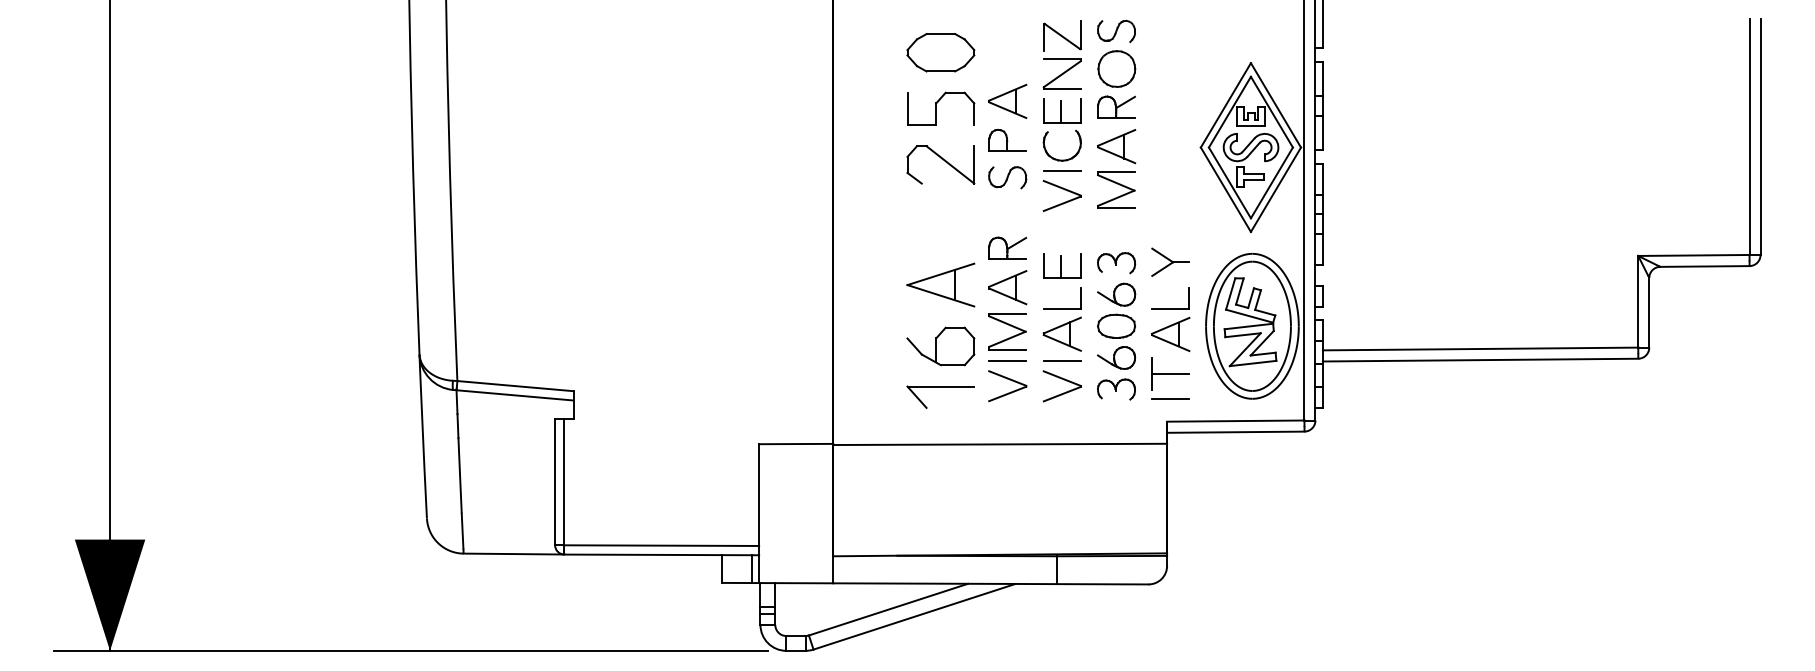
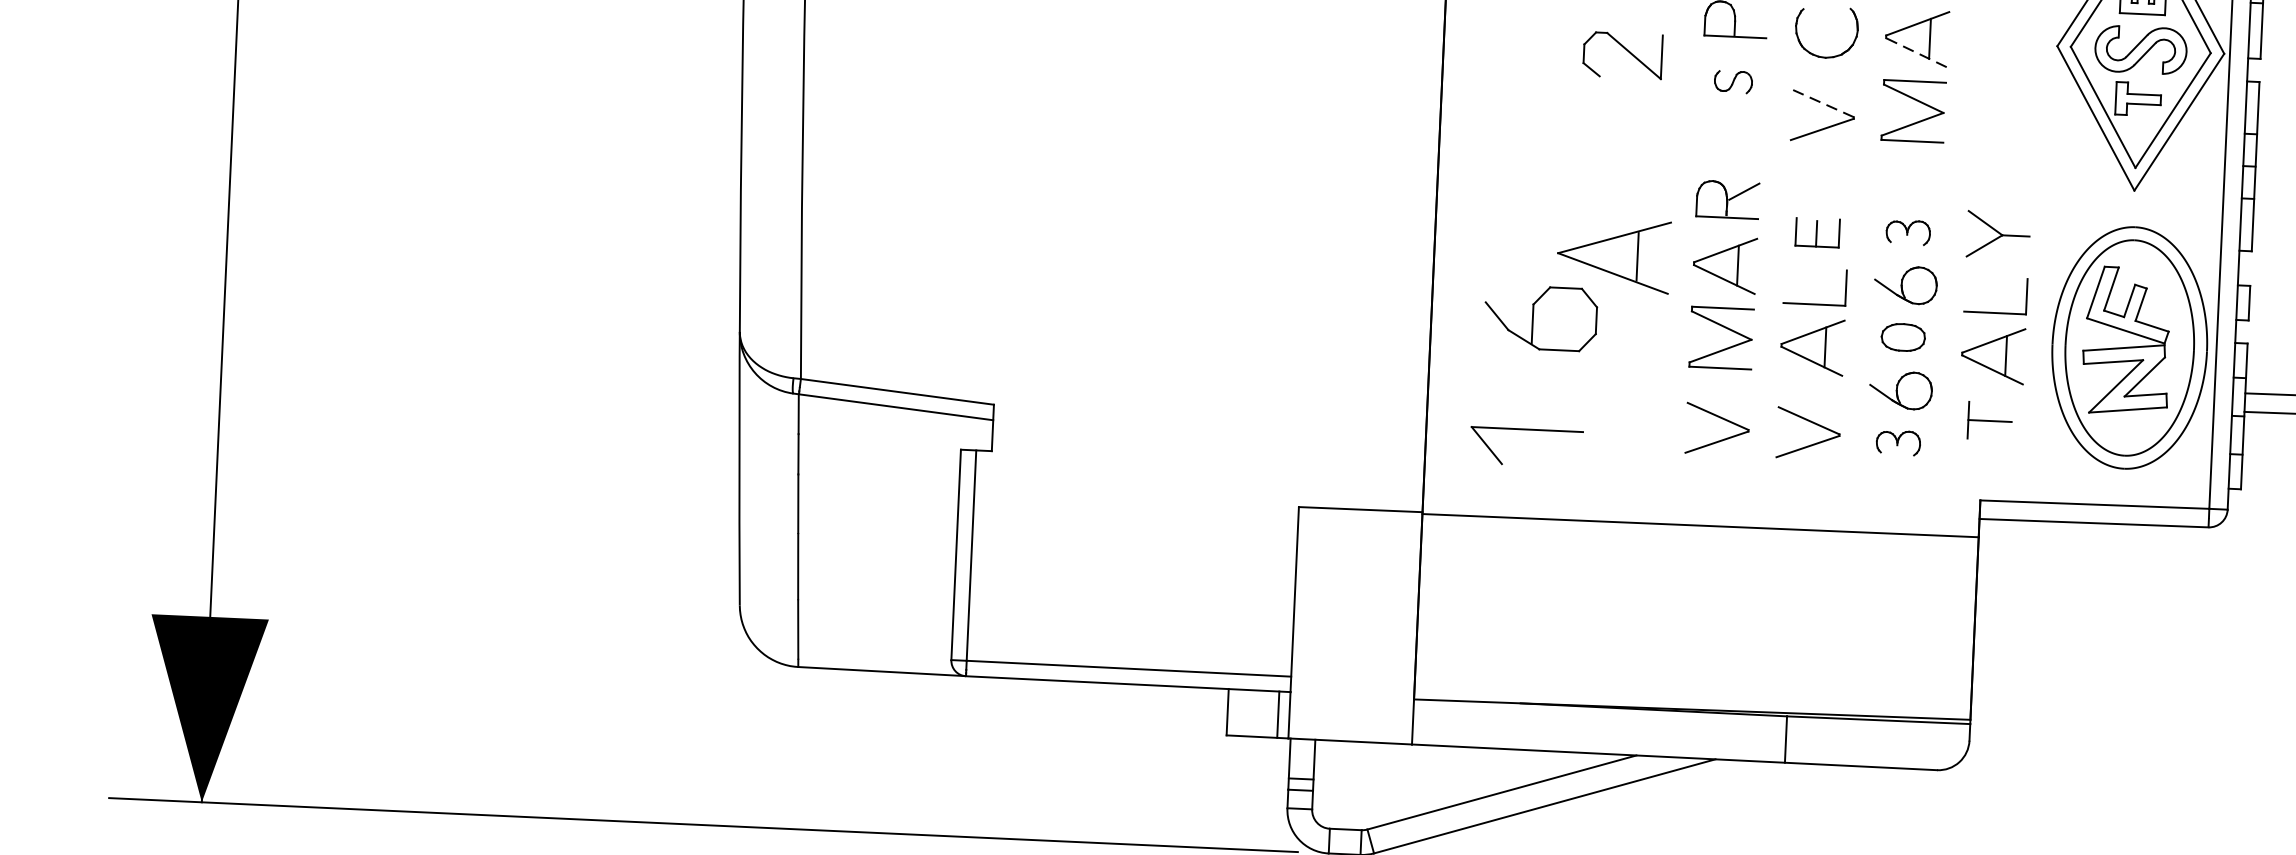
line: (1116, 155) -> (1916, 53), solid -> dashed
part: (940, 164) -> (1622, 54), size x0.7
line: (1061, 170) -> (1823, 73), removed
part: (1007, 177) -> (1732, 81), size x0.6
line: (1062, 188) -> (1823, 103), solid -> dashed
part: (1116, 263) -> (1908, 233), size x0.7
part: (1062, 265) -> (1817, 232), size x0.7
part: (1116, 325) -> (1903, 336), size x0.7
part: (940, 346) -> (1540, 318), moved
line: (1007, 361) -> (1718, 388), removed
line: (1061, 361) -> (1808, 392), removed
part: (1170, 373) -> (1989, 420), size x0.7
part: (940, 387) -> (1526, 431), moved
part: (1116, 389) -> (1898, 442), size x0.7
line: (1170, 399) -> (1987, 463), removed

